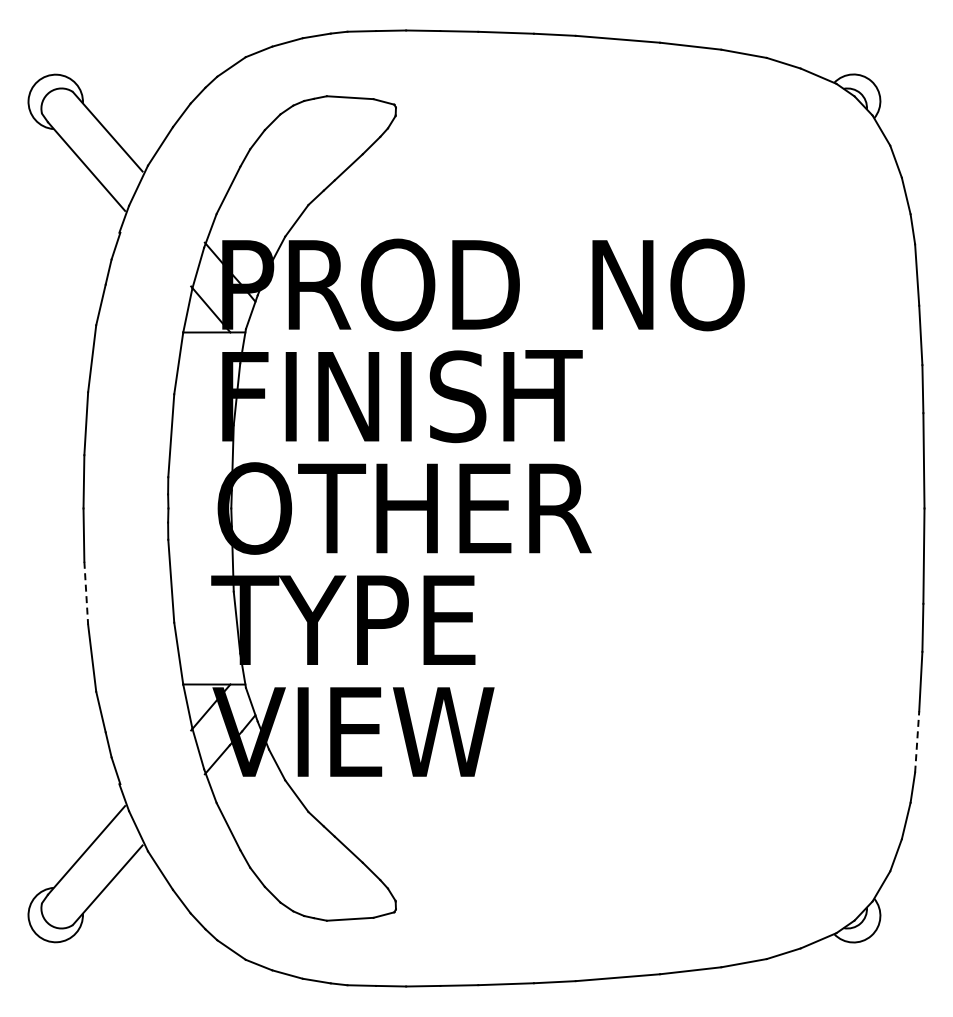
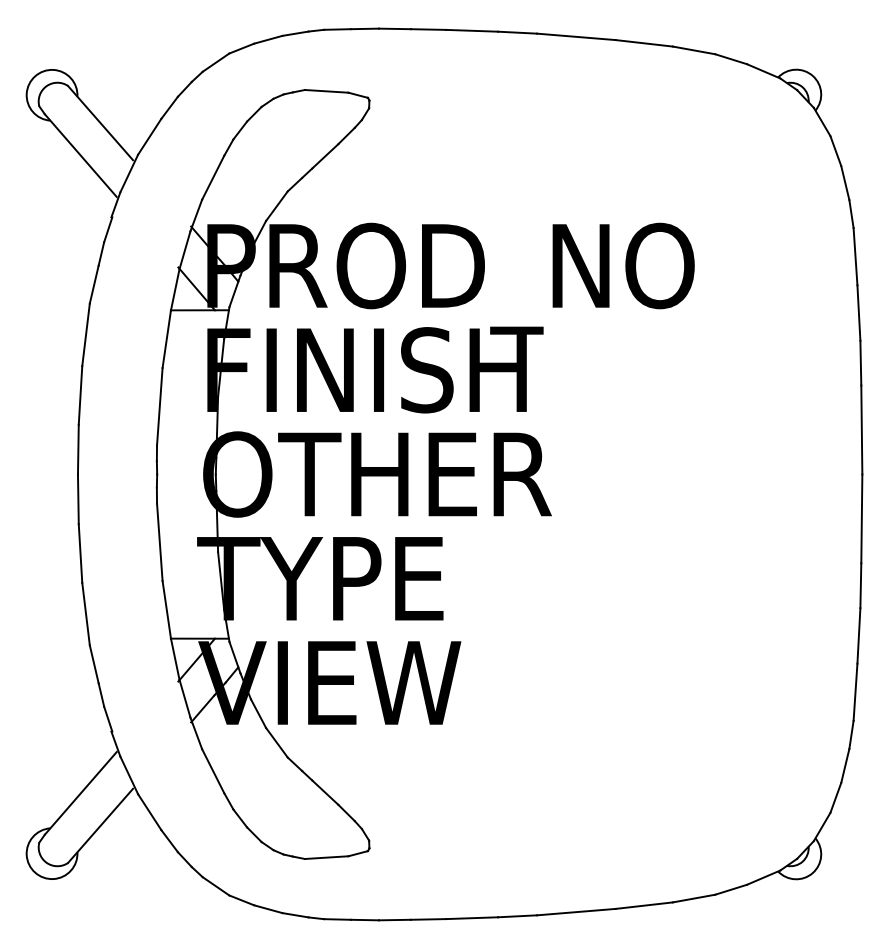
line: (86, 593) -> (80, 553), dashed -> solid
line: (917, 741) -> (855, 691), dashed -> solid

